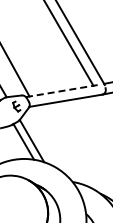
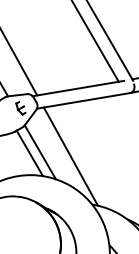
line: (62, 91) -> (79, 89), dashed -> solid
line: (55, 143) -> (70, 155), added

